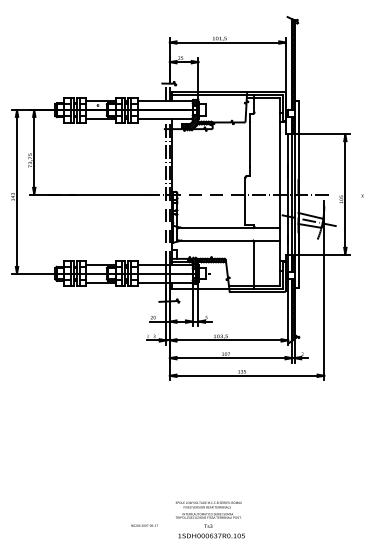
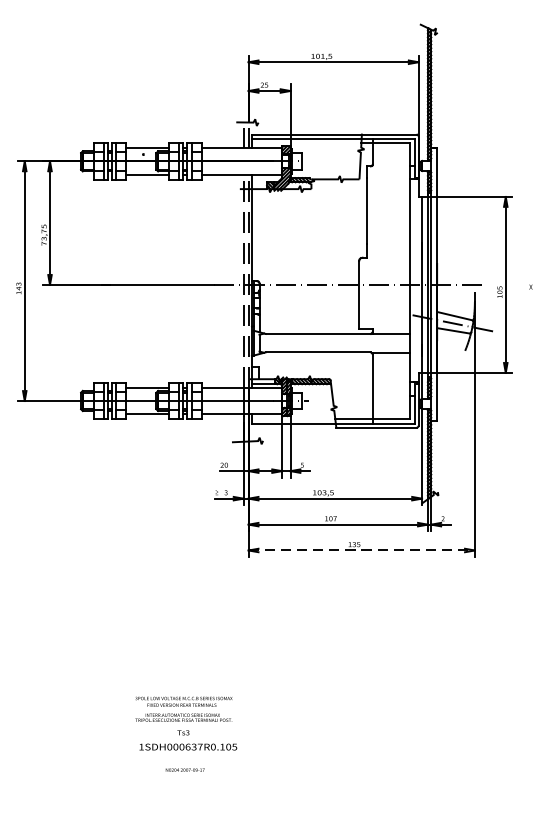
line: (247, 375) -> (362, 550), solid -> dashed
text: (210, 519) -> (186, 722), moved
text: (144, 525) -> (185, 769), moved

